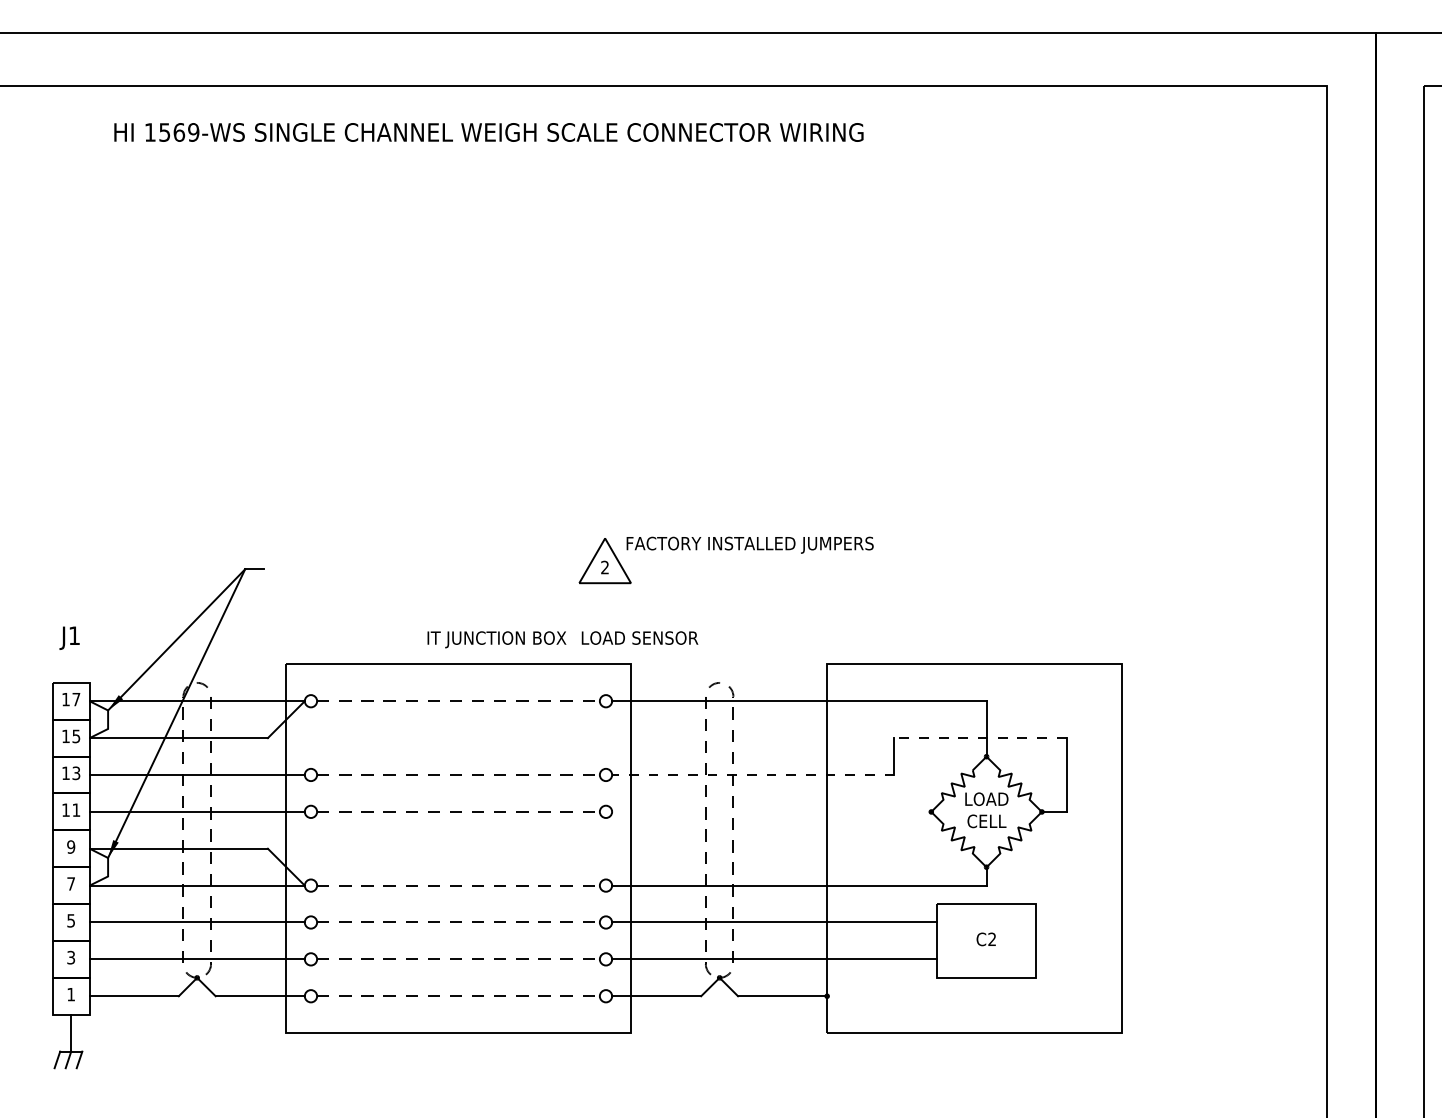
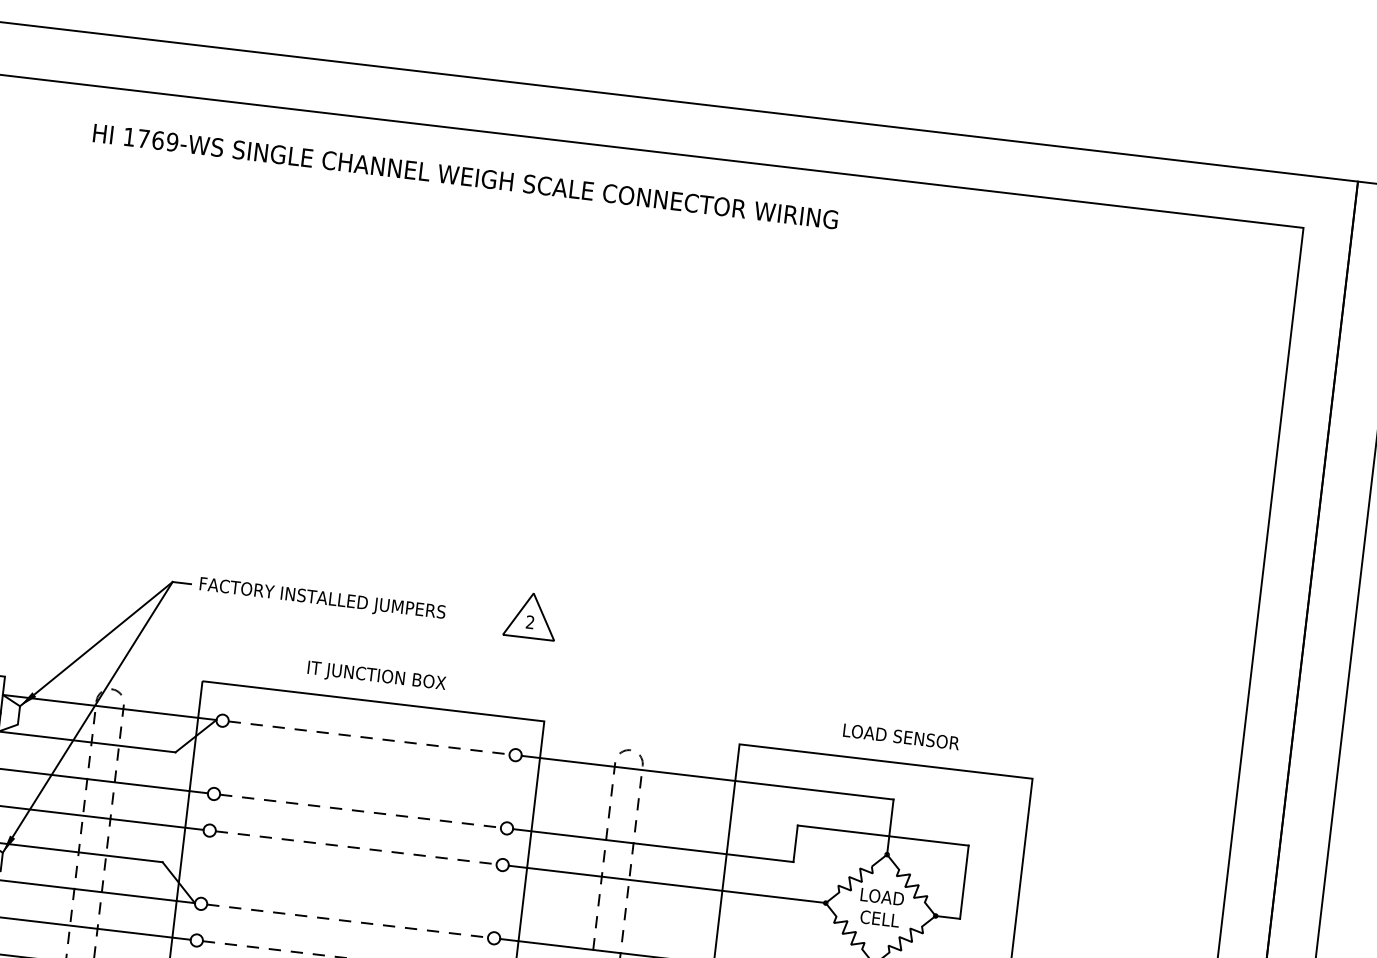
text: (164, 132) -> (143, 138), 1569-WS -> 1769-WS
text: (749, 544) -> (322, 598), moved
text: (639, 637) -> (900, 736), moved
text: (496, 639) -> (376, 676), moved
line: (979, 738) -> (882, 835), dashed -> solid
line: (752, 774) -> (652, 845), dashed -> solid
line: (771, 811) -> (667, 883), added

